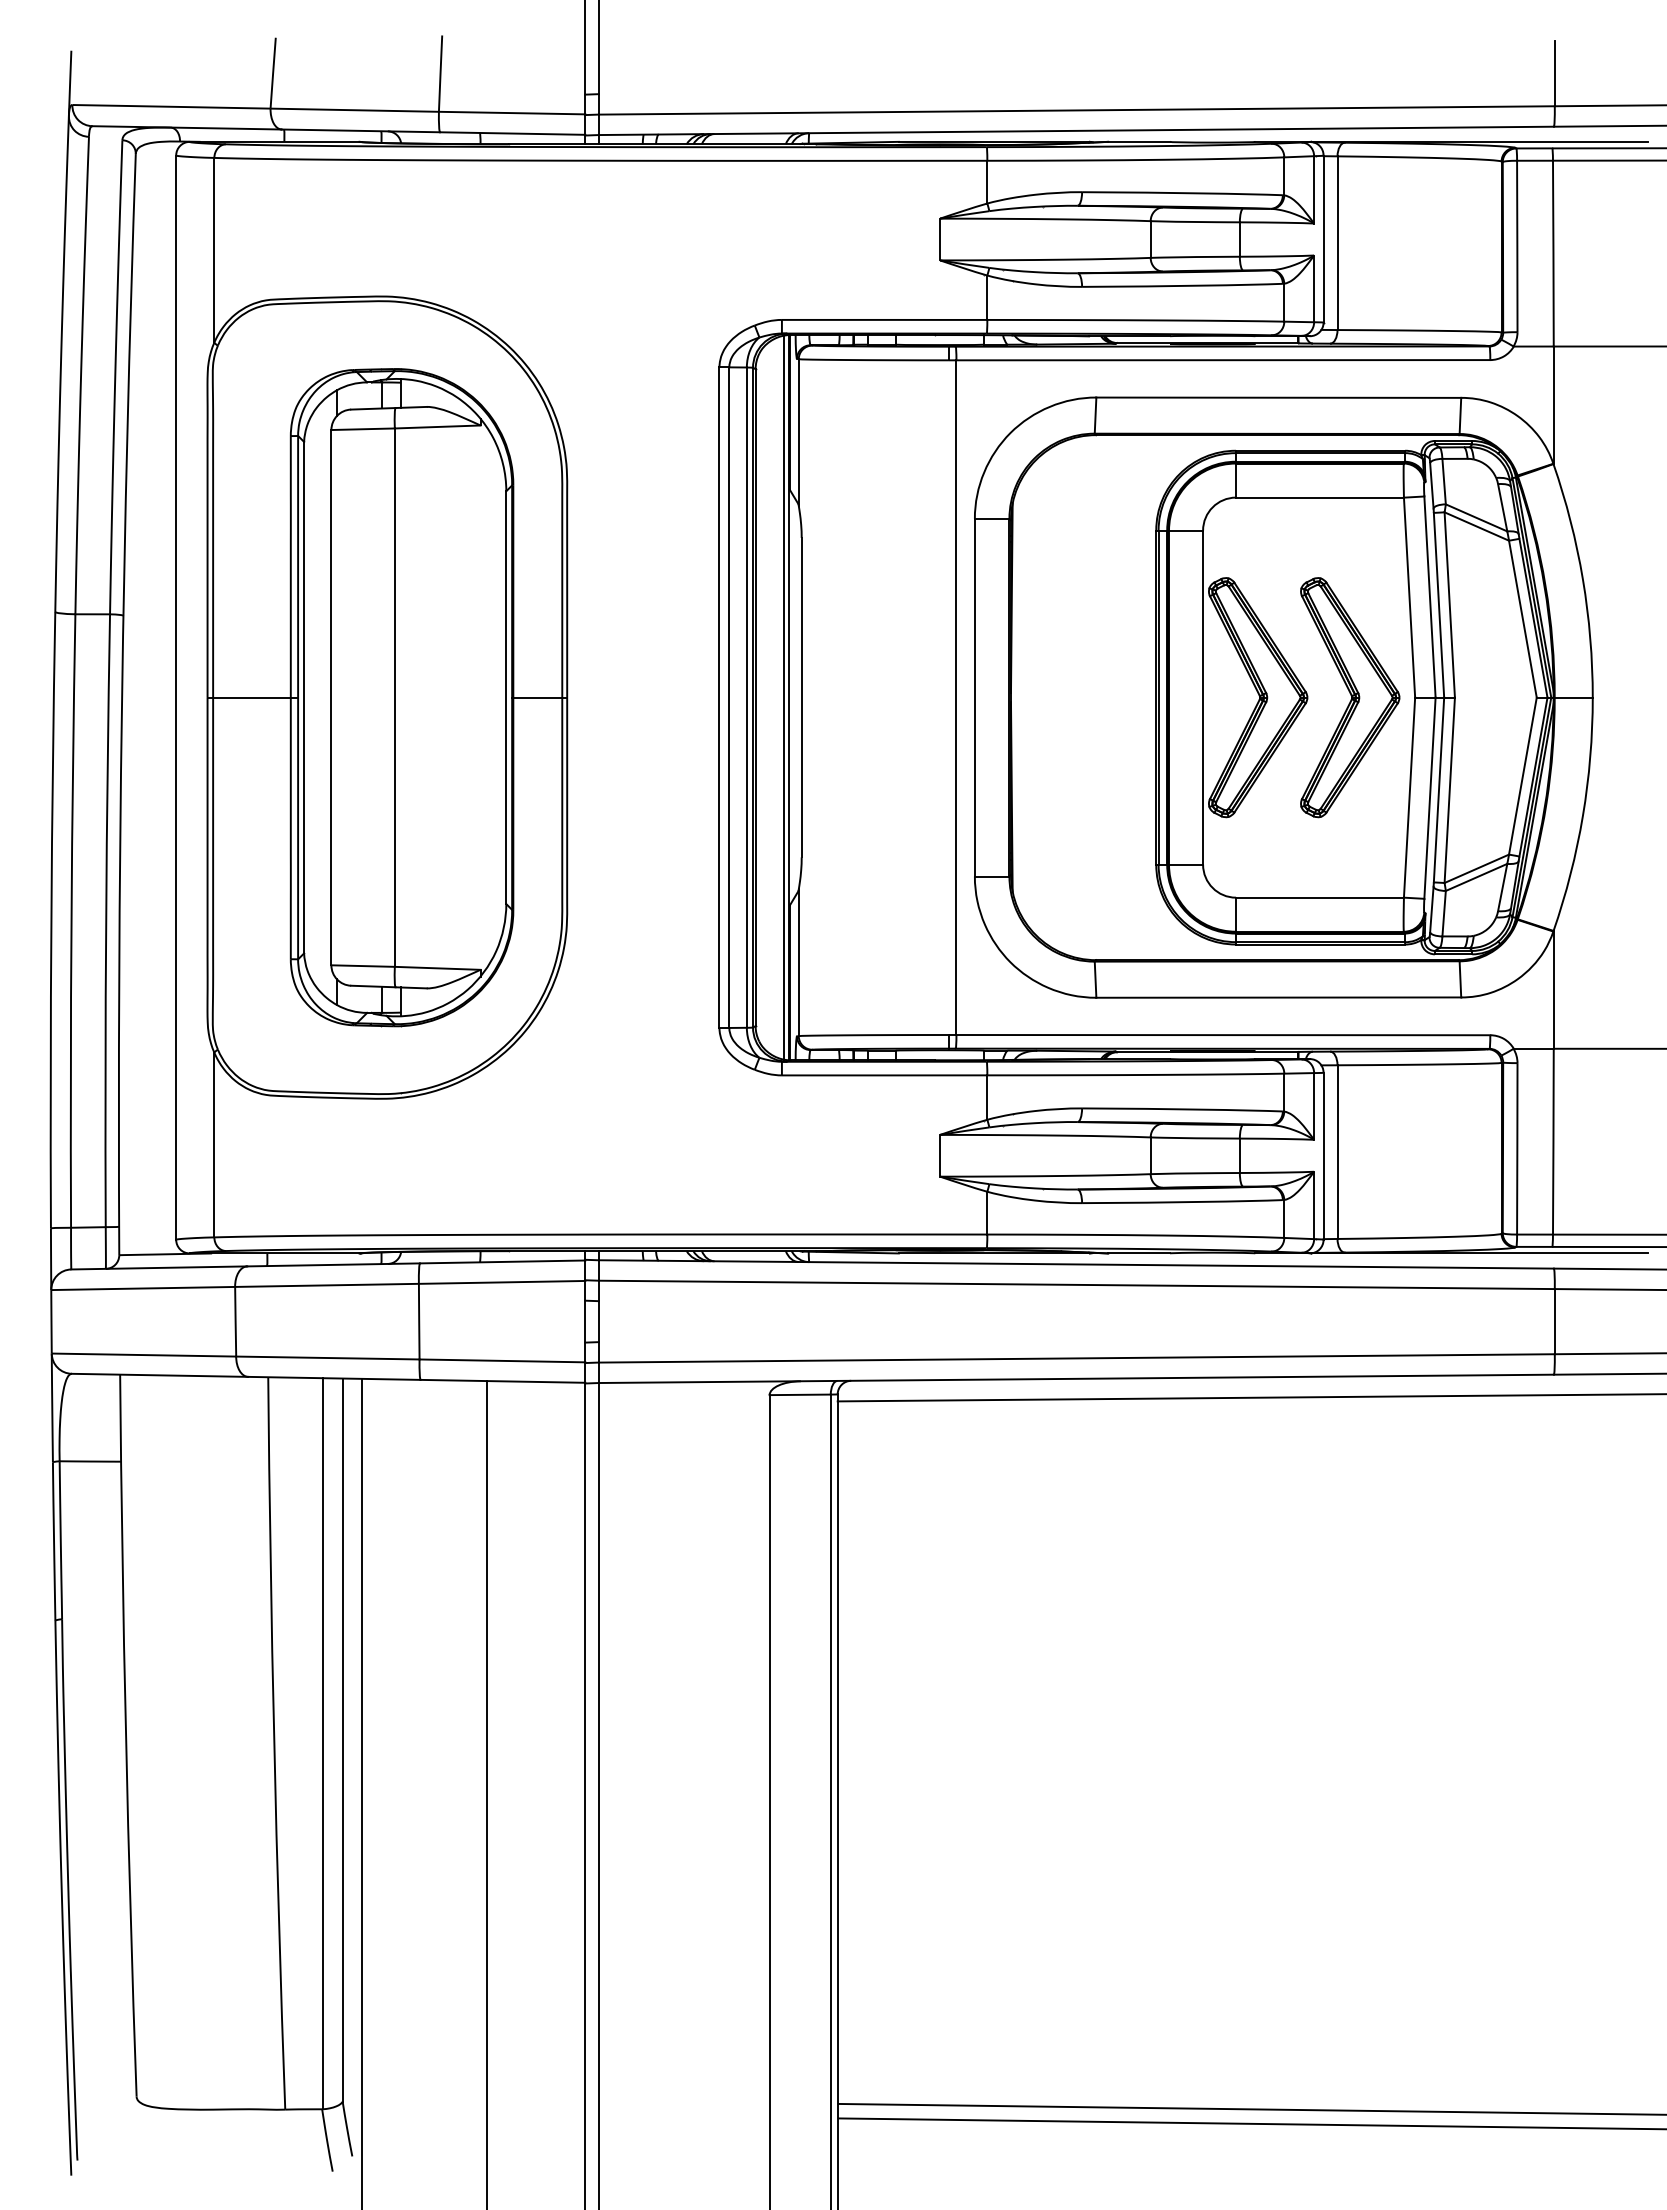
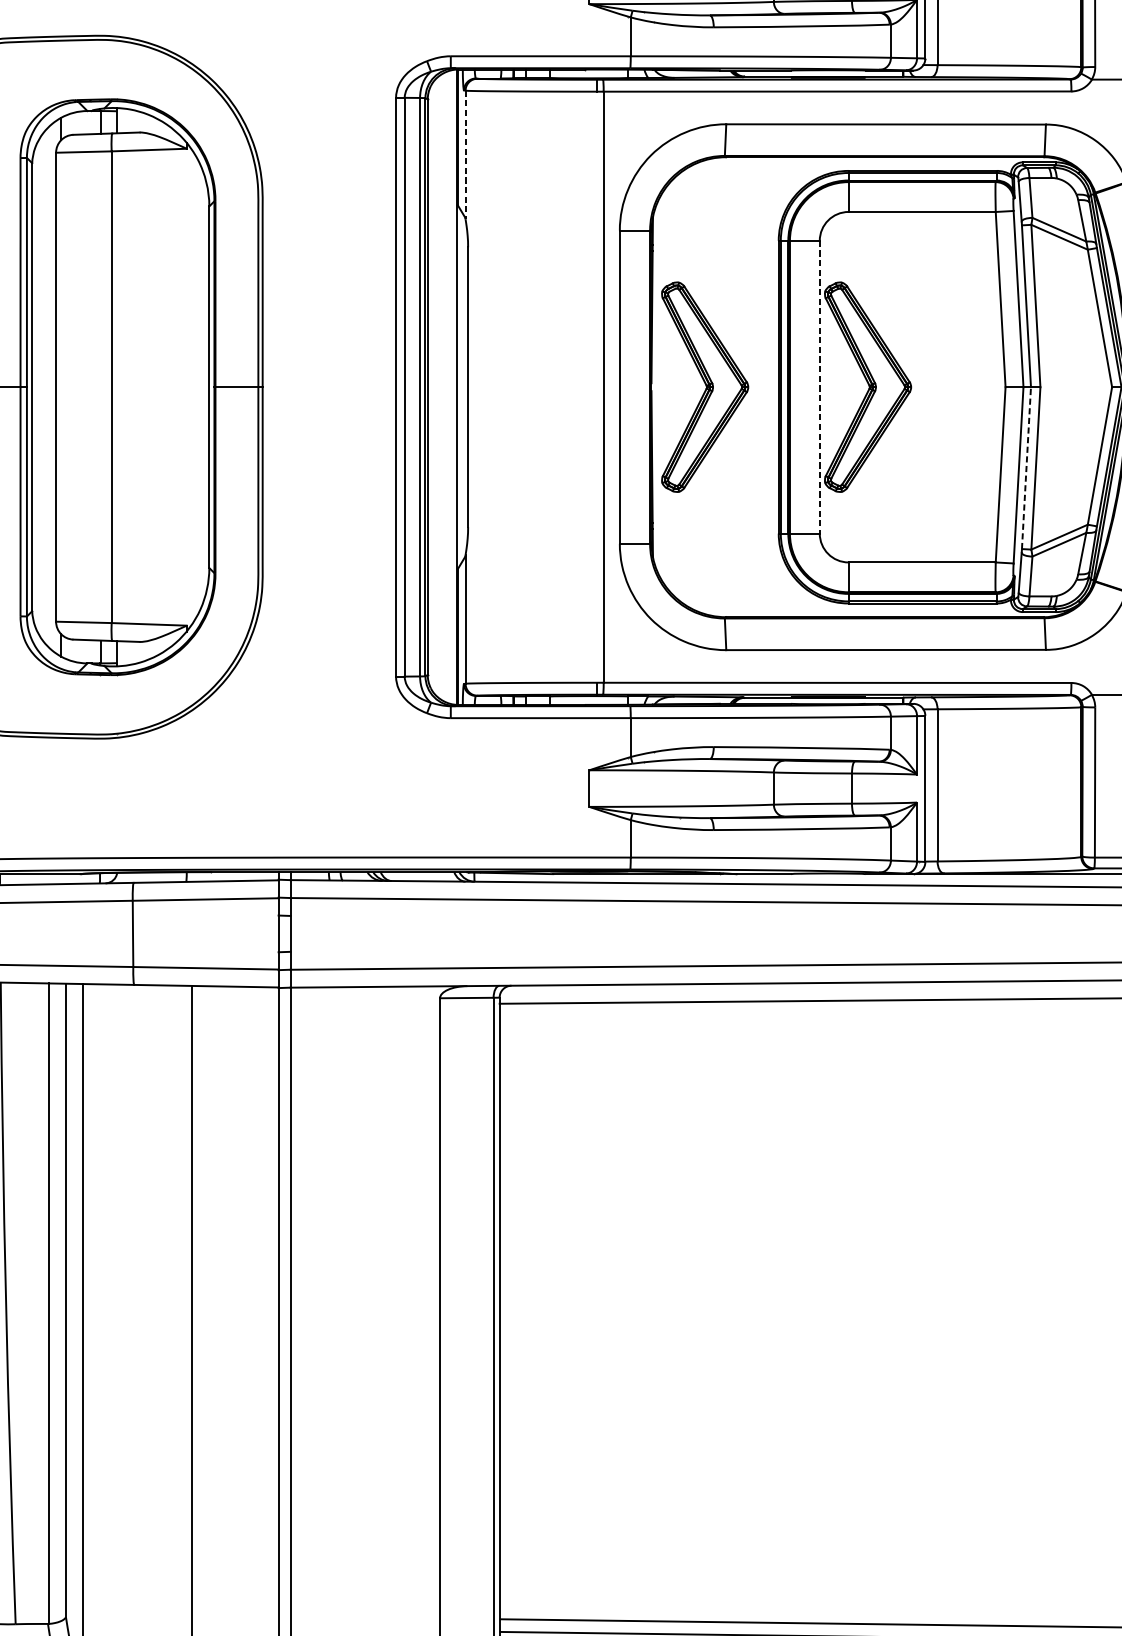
line: (798, 433) -> (465, 155), solid -> dashed
line: (784, 697) -> (453, 387), removed
part: (1350, 697) -> (705, 387), moved
line: (1203, 698) -> (820, 387), solid -> dashed
line: (1439, 790) -> (1026, 468), solid -> dashed

